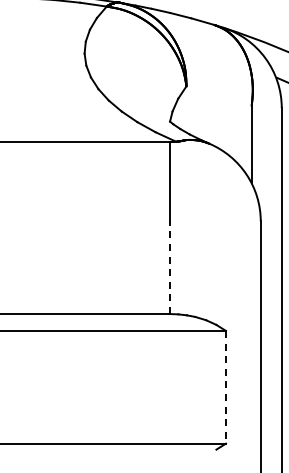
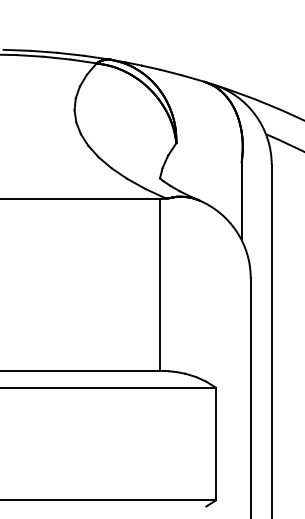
line: (169, 267) -> (159, 324), dashed -> solid
line: (225, 387) -> (215, 444), dashed -> solid

